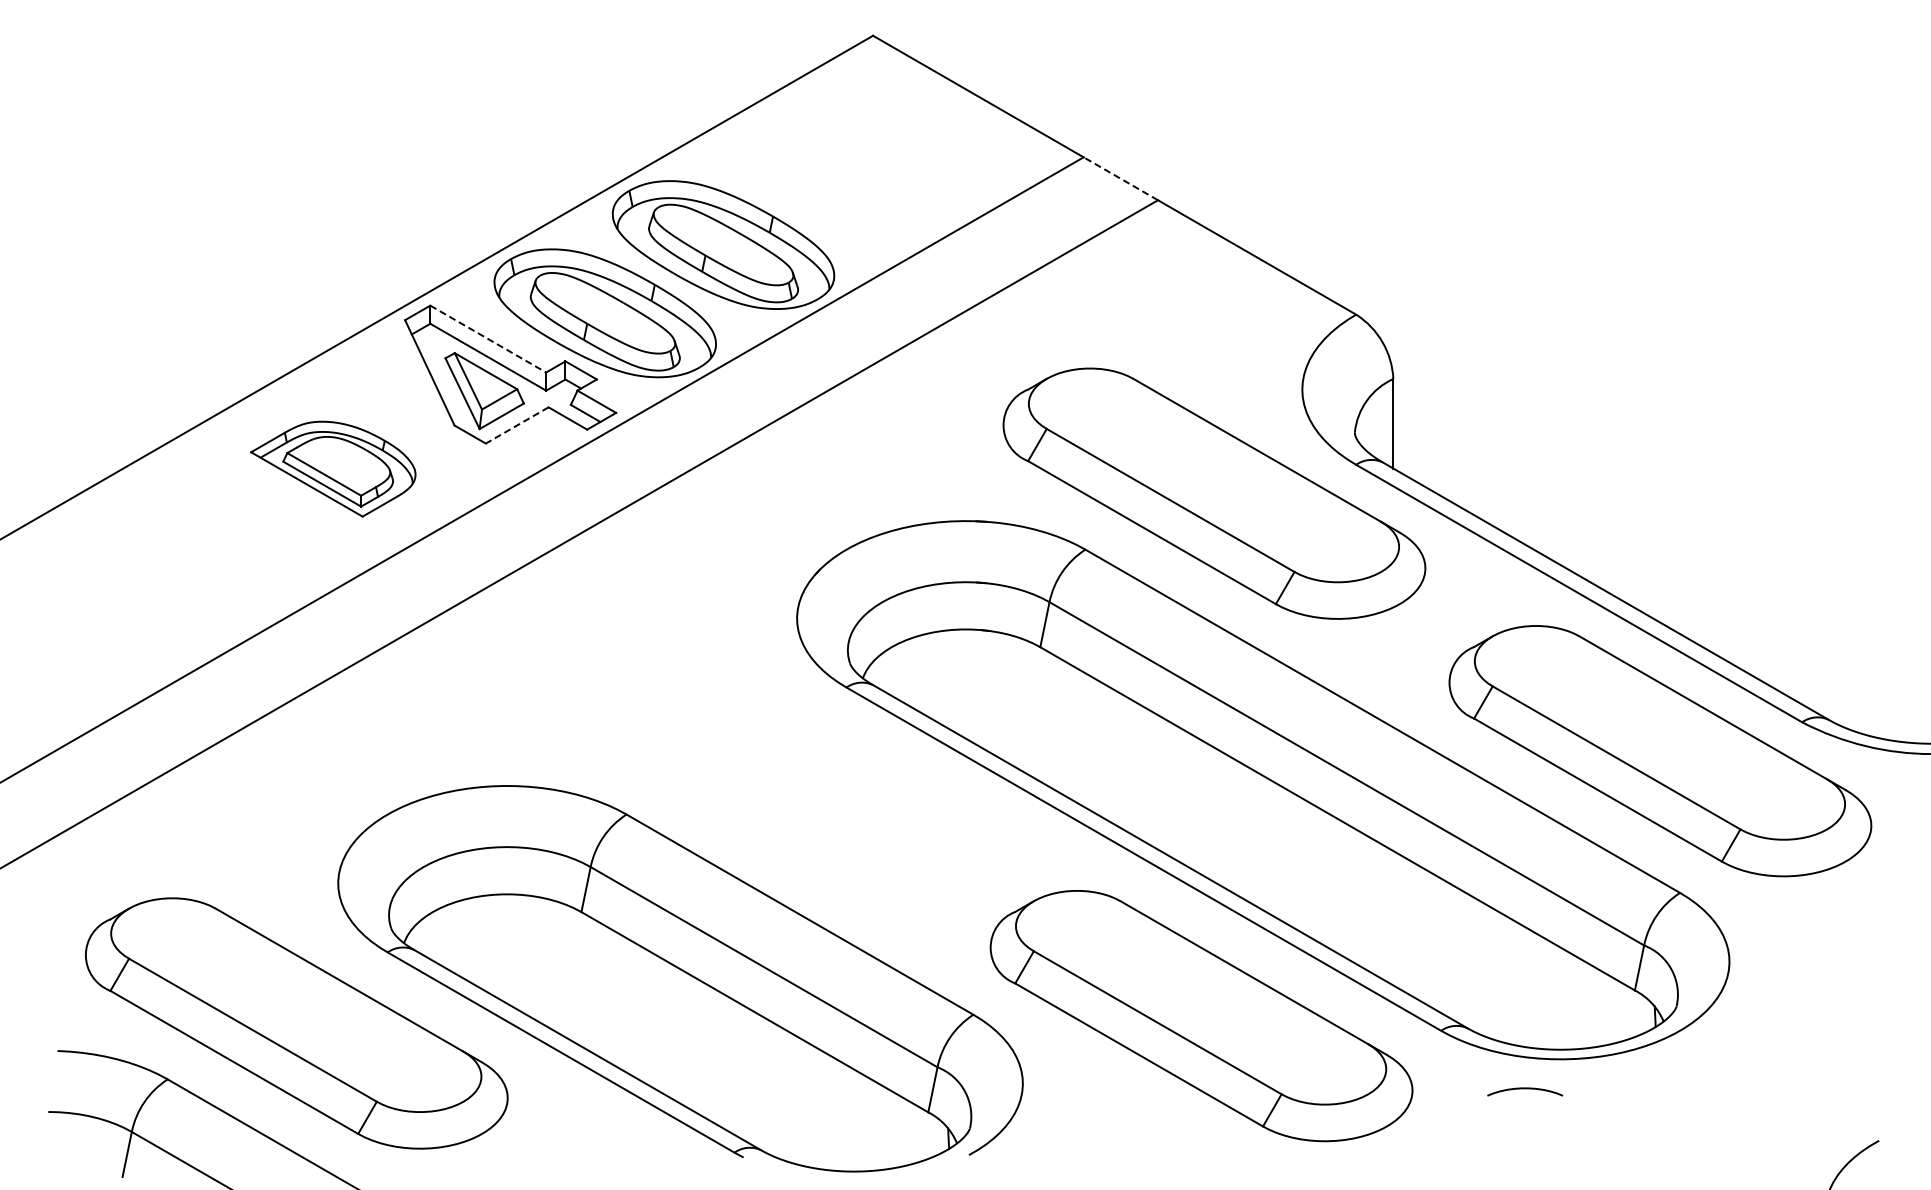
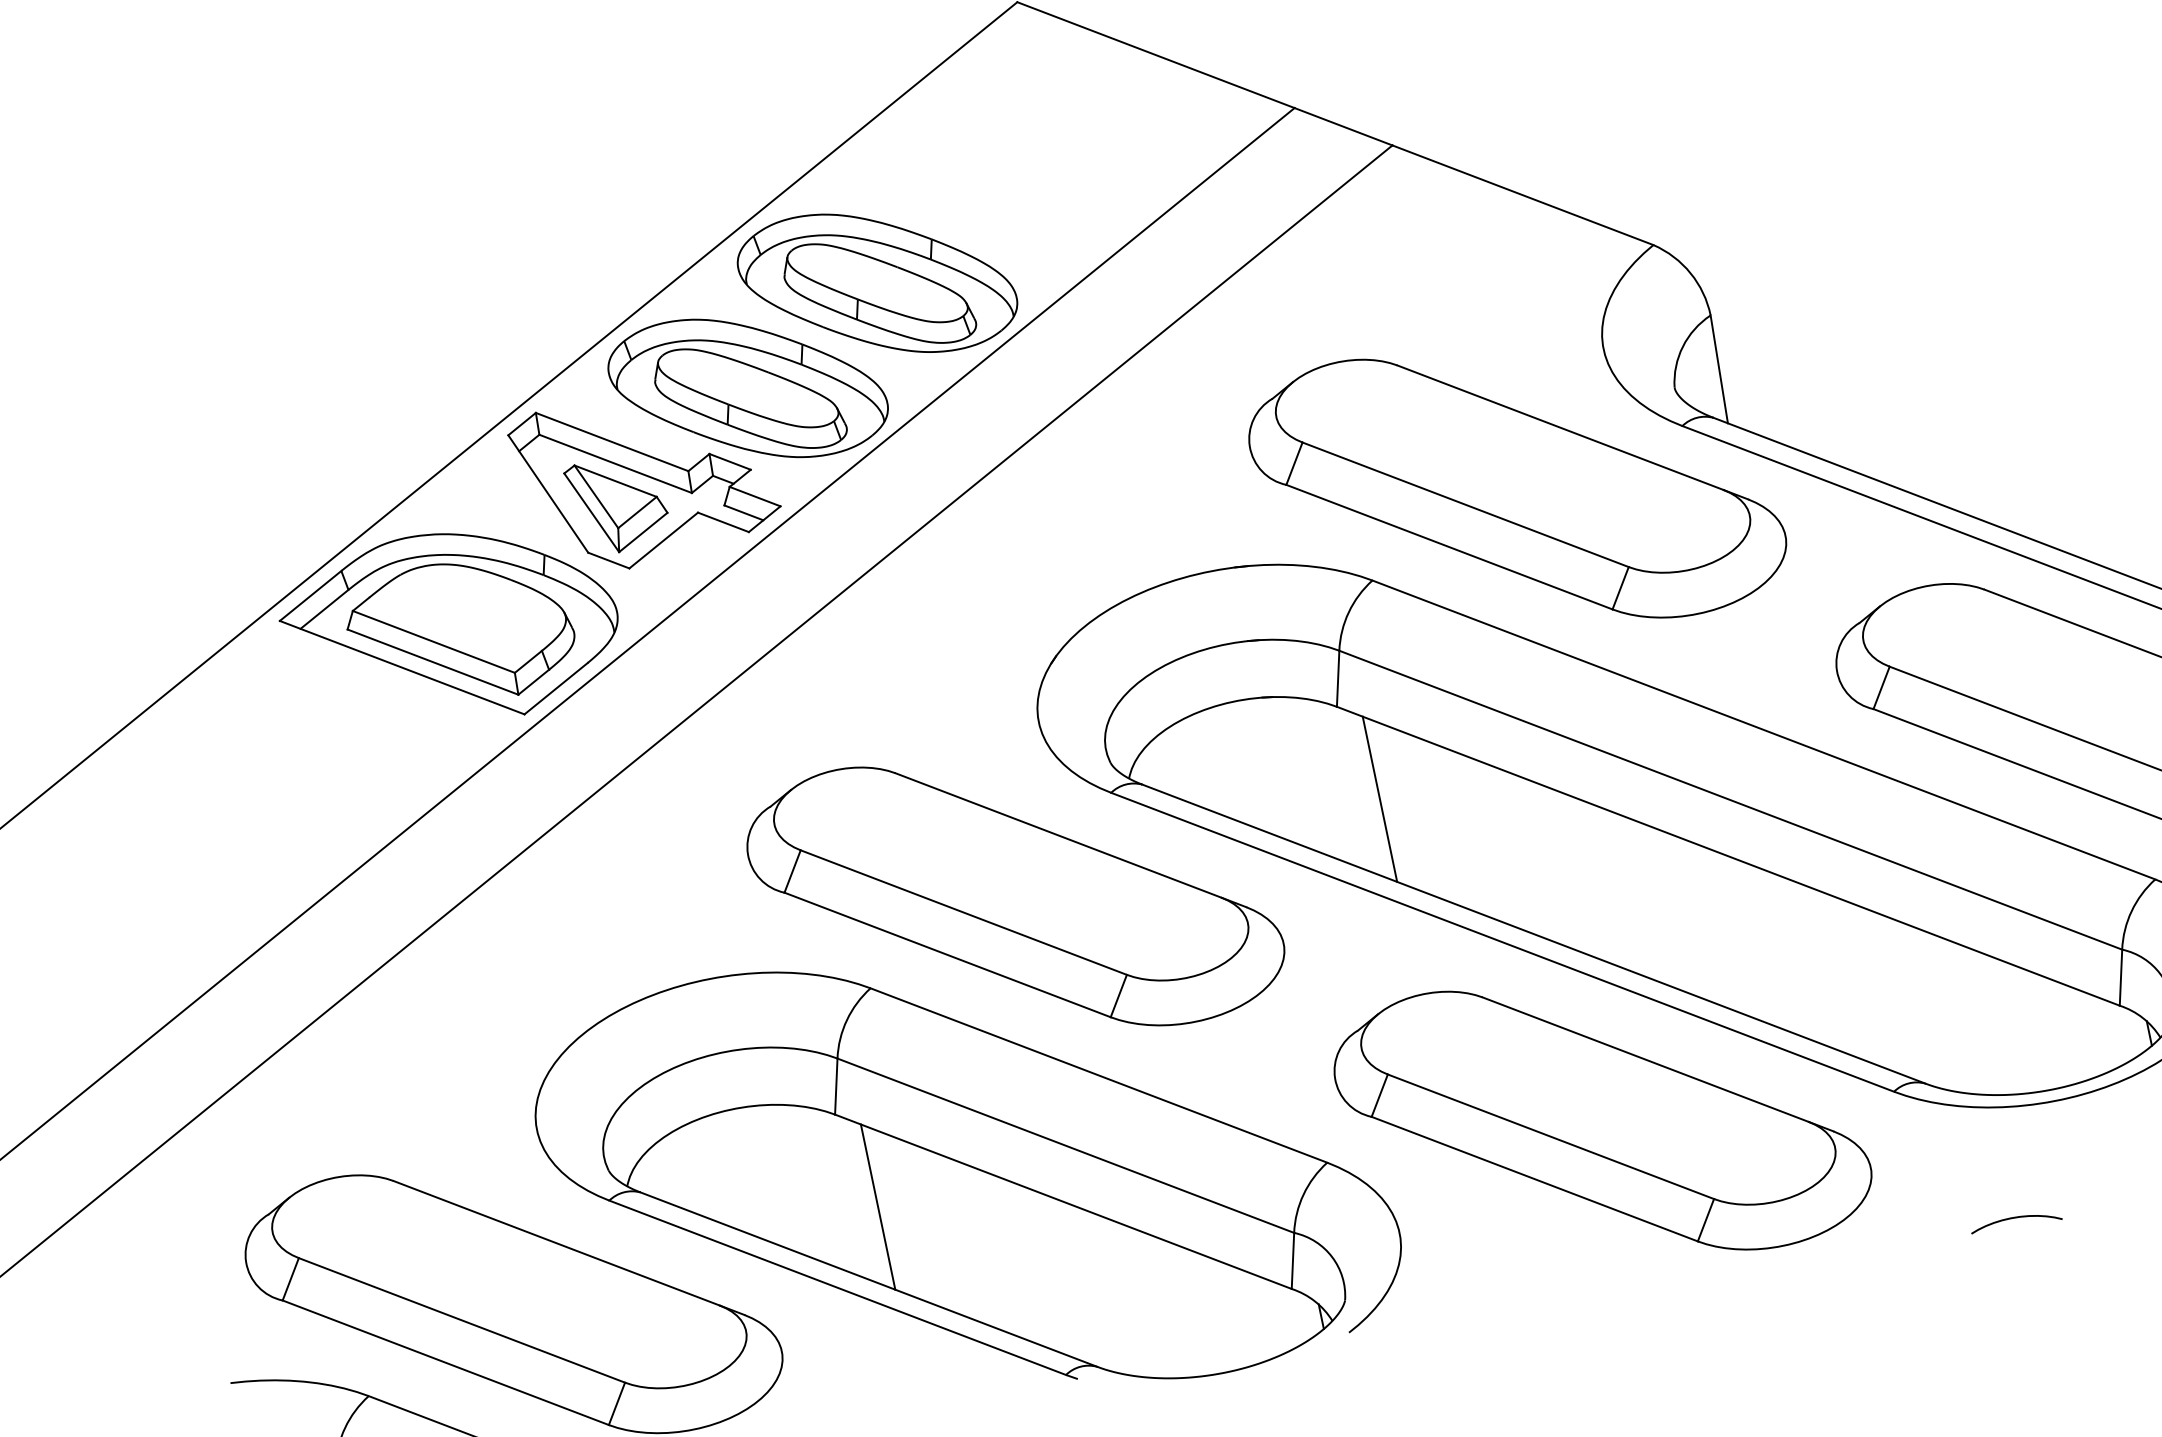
line: (1120, 178) -> (1343, 126), dashed -> solid
line: (488, 339) -> (612, 442), dashed -> solid
line: (516, 425) -> (662, 540), dashed -> solid
part: (333, 469) -> (450, 629), size x1.67
line: (1062, 727) -> (1379, 799), added
part: (755, 758) -> (1015, 895), added
line: (604, 992) -> (878, 1207), added
curve: (1525, 1089) -> (2016, 1218), moved

